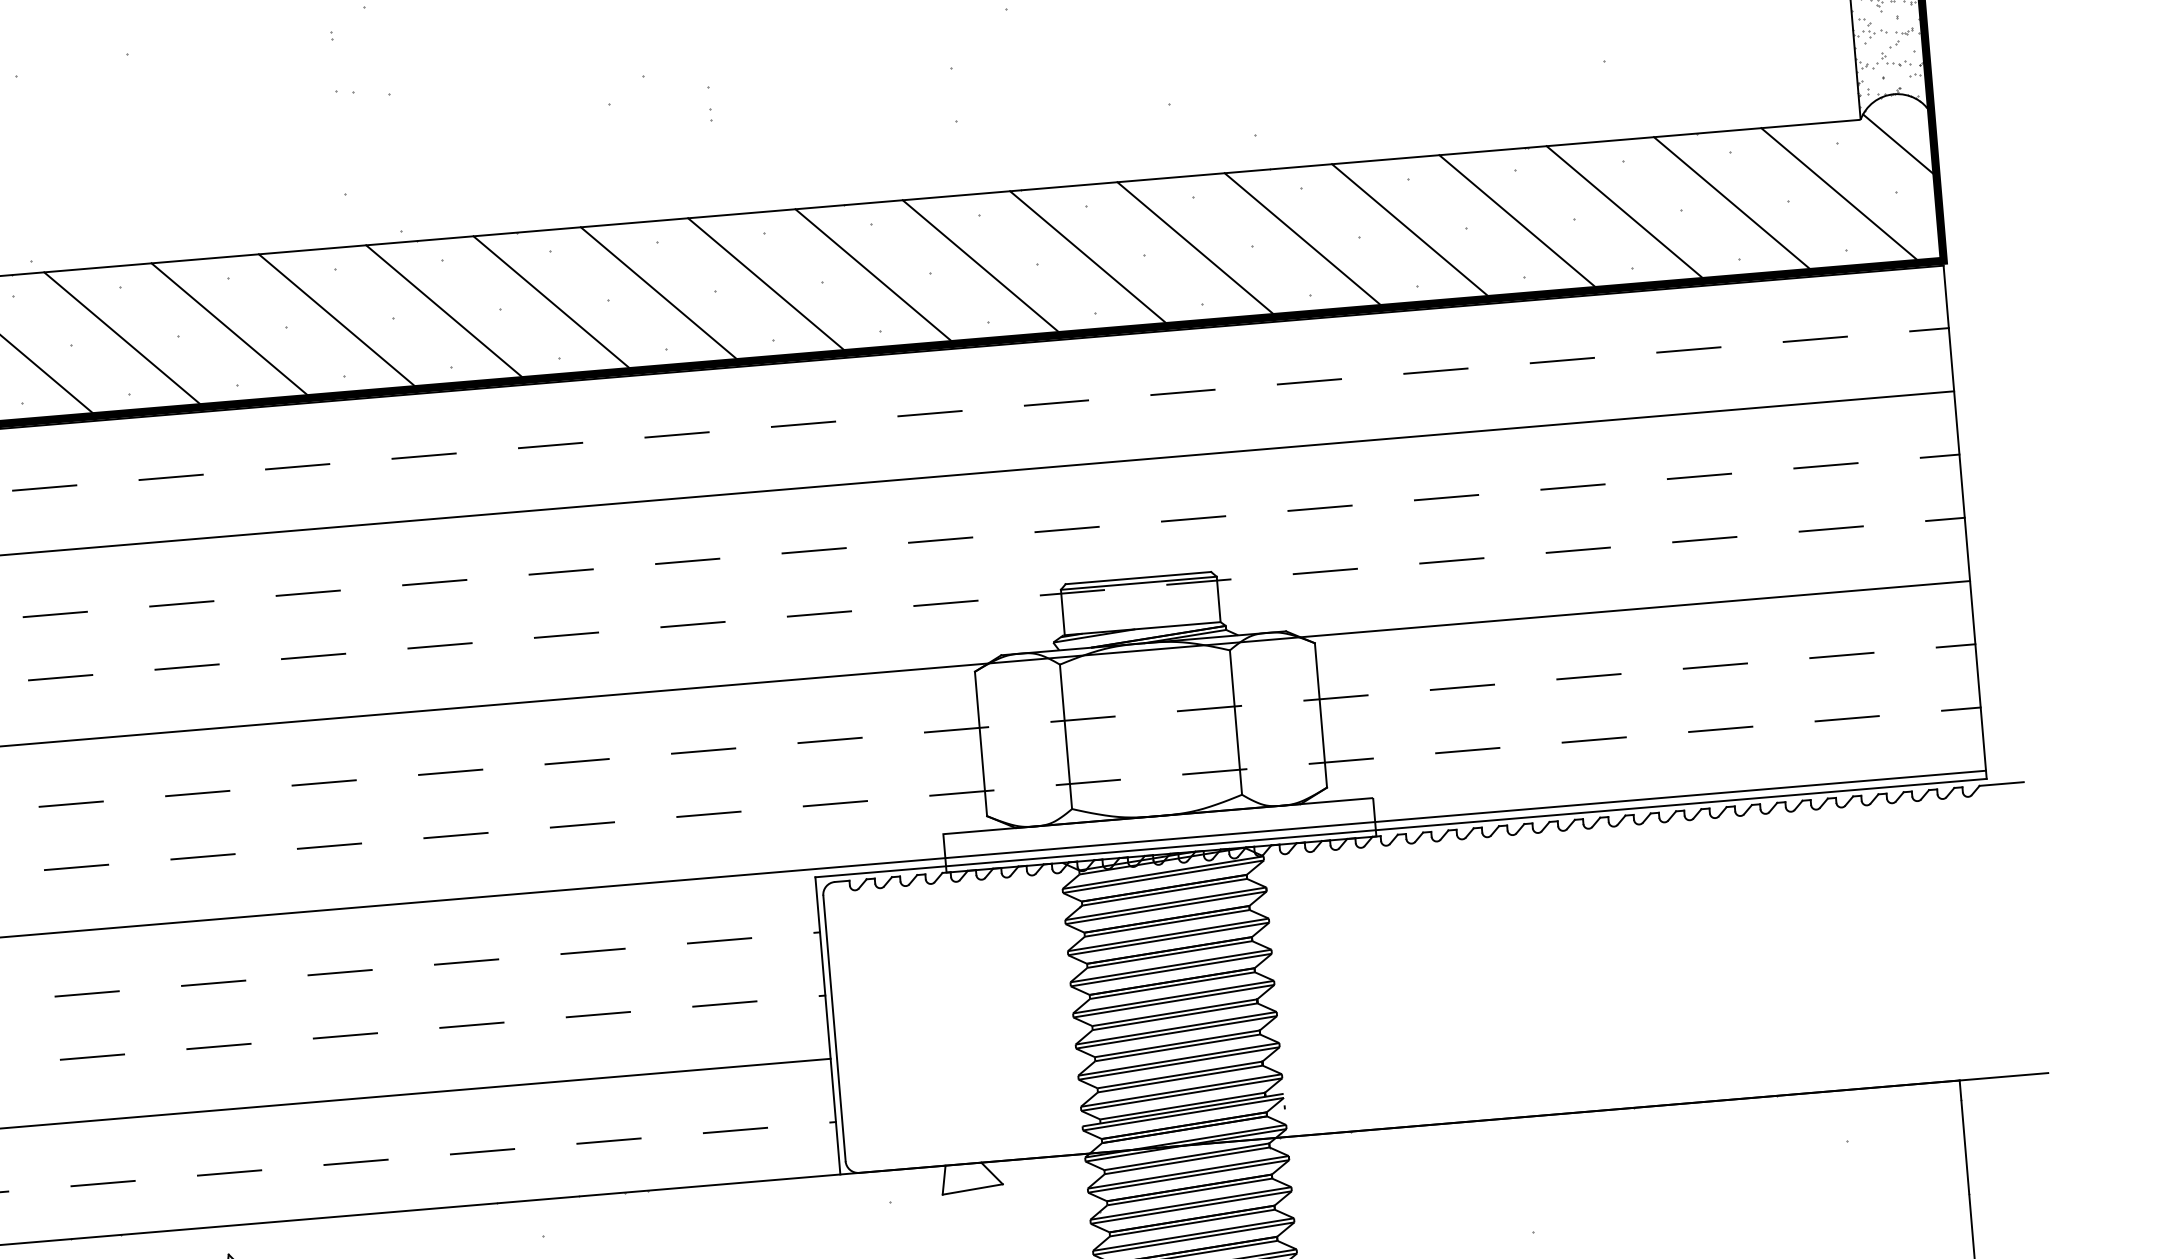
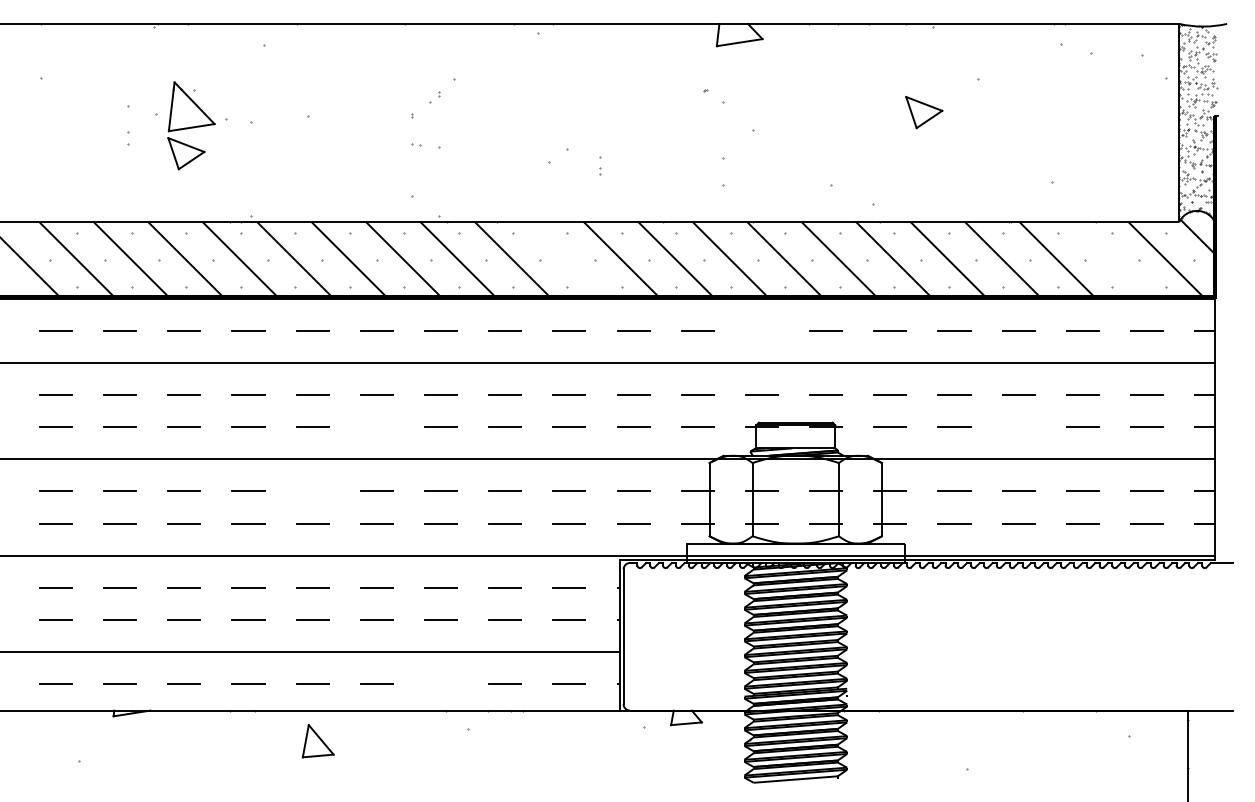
line: (1733, 204) -> (1111, 259), removed
line: (659, 294) -> (566, 259), removed
line: (1055, 404) -> (761, 331), removed
line: (1578, 550) -> (1018, 427), removed
line: (312, 654) -> (376, 426), removed
line: (197, 793) -> (312, 491), removed
line: (483, 1152) -> (441, 684), removed

